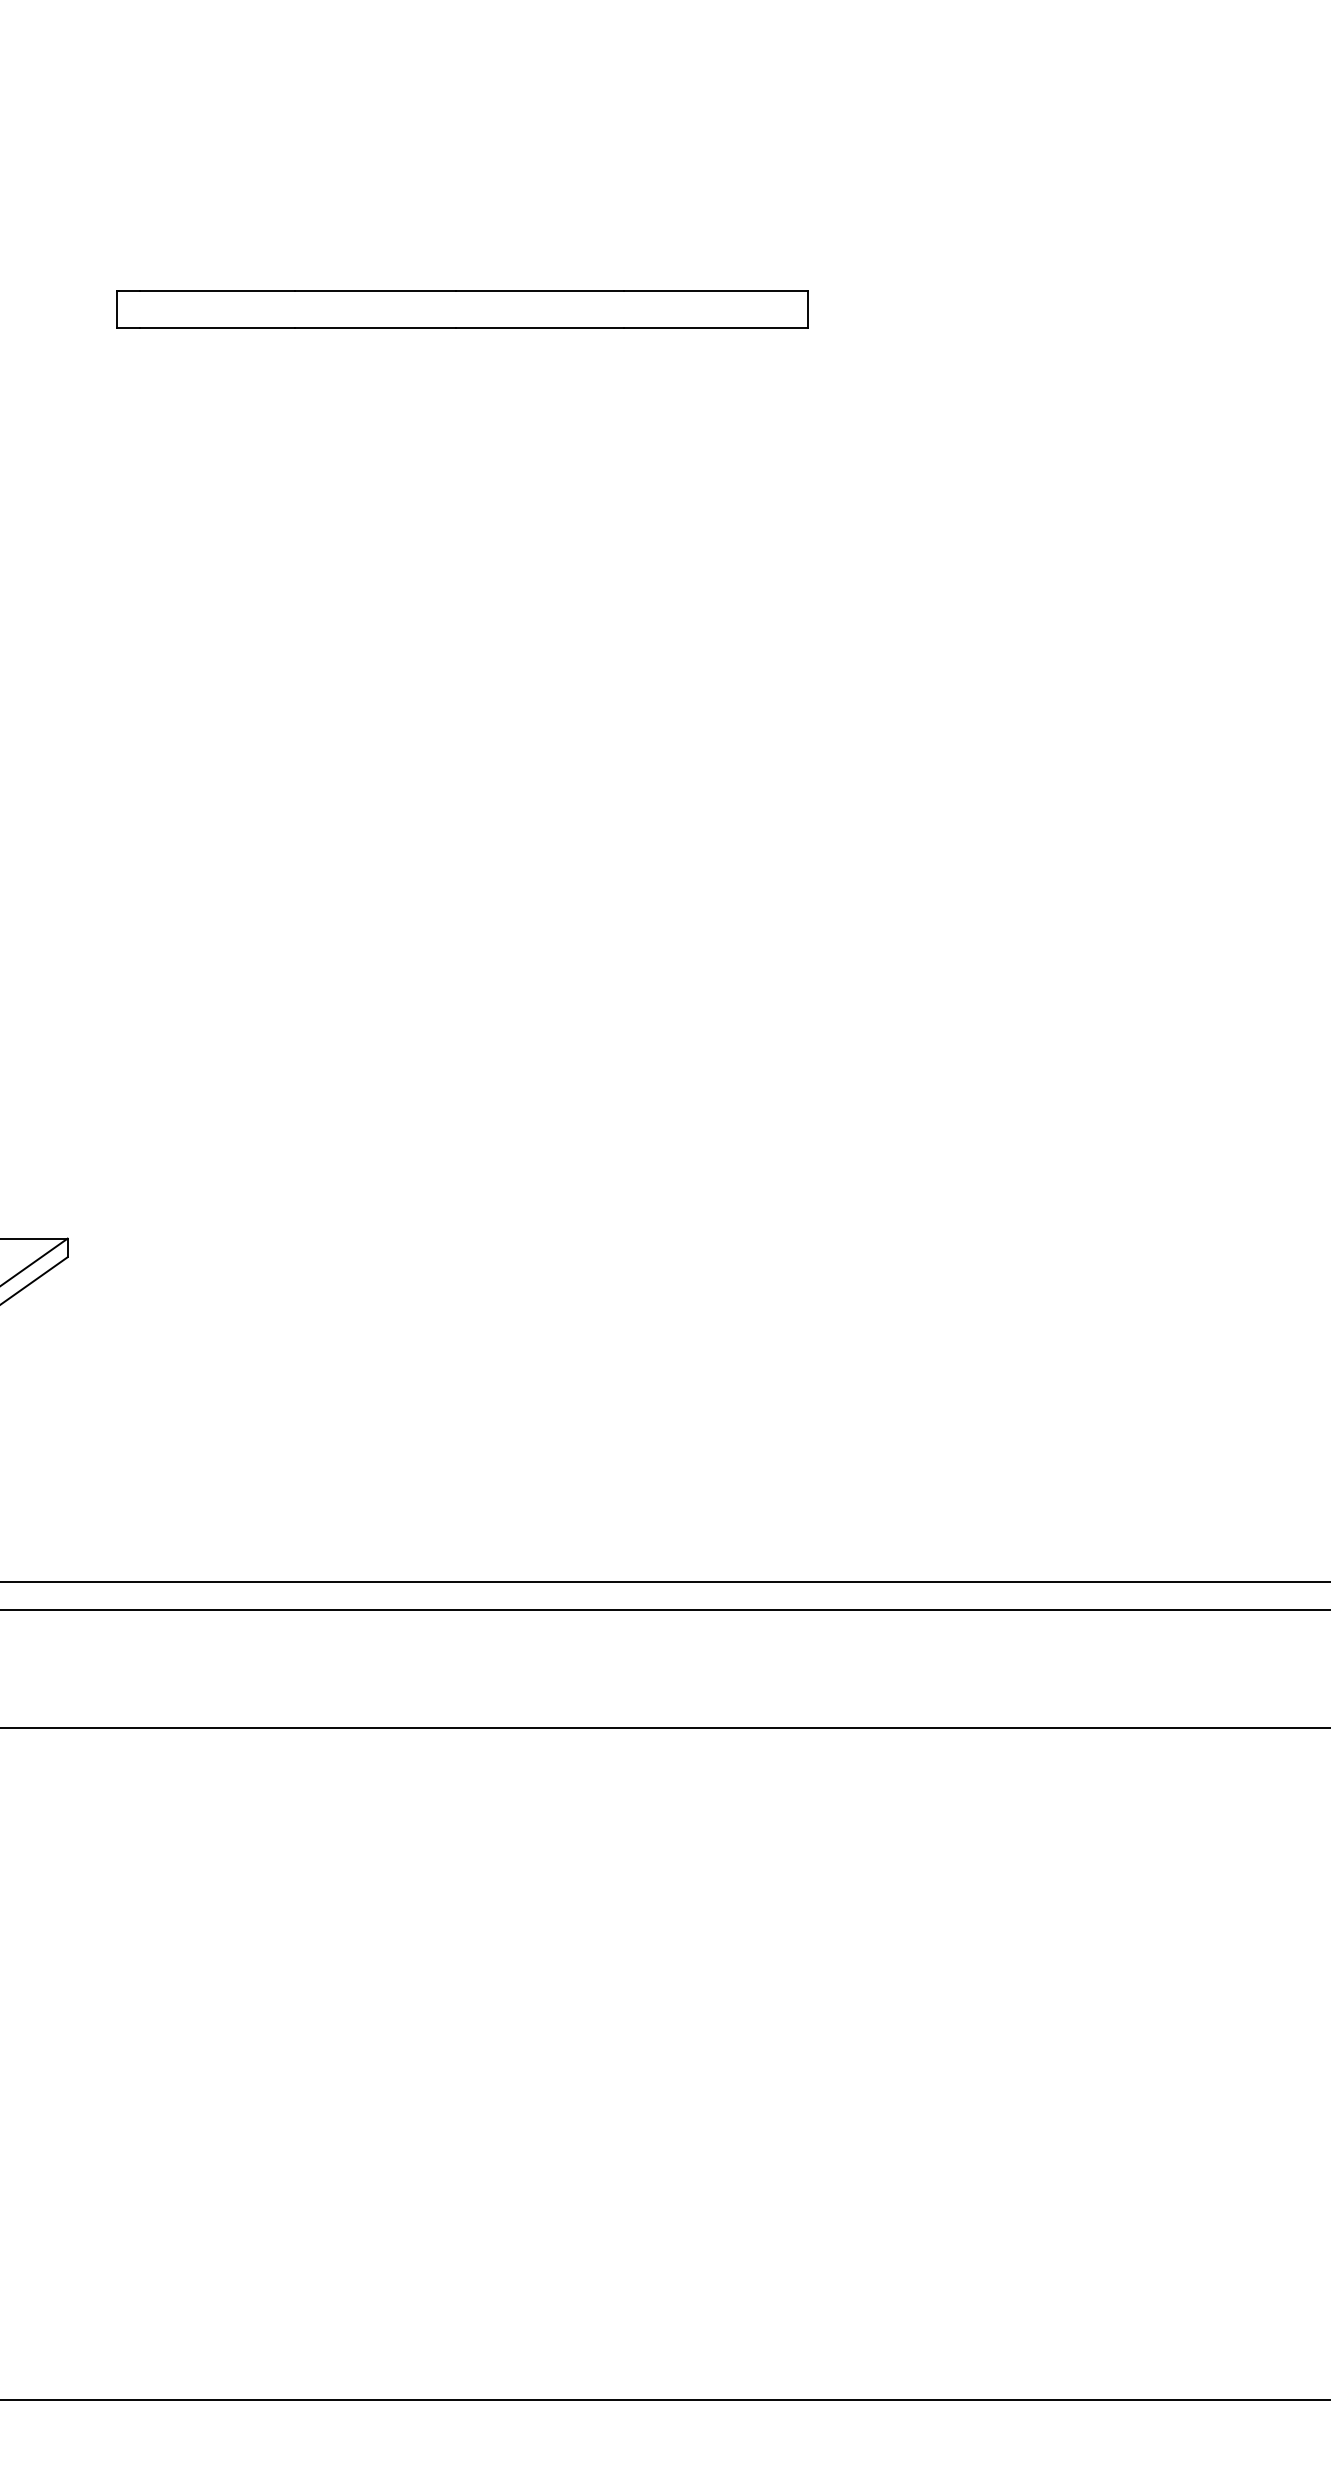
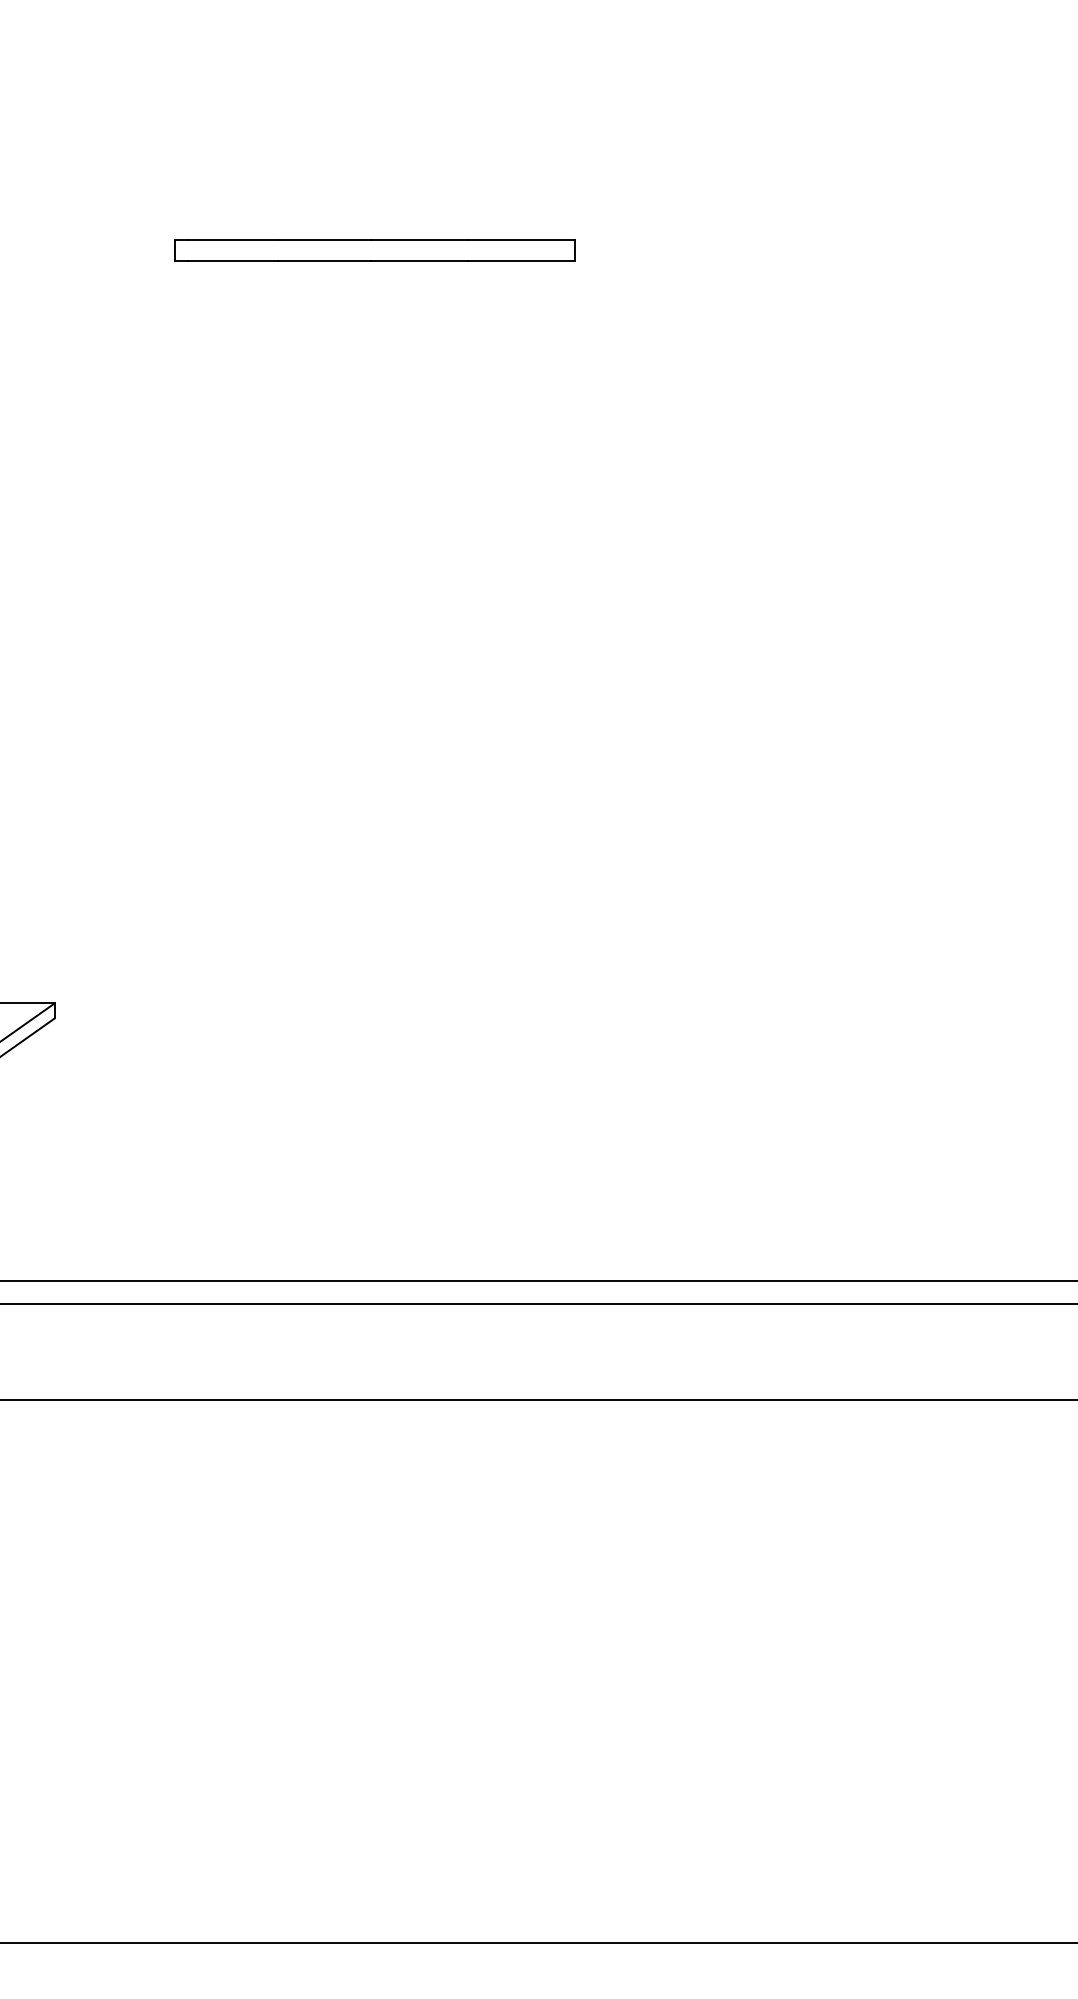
part: (462, 308) -> (374, 250), size x0.71

